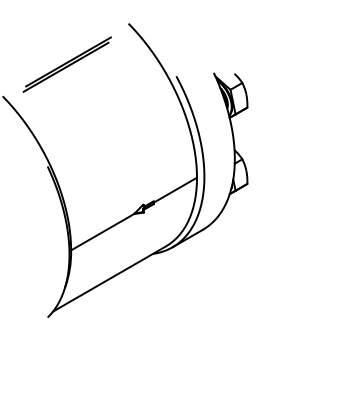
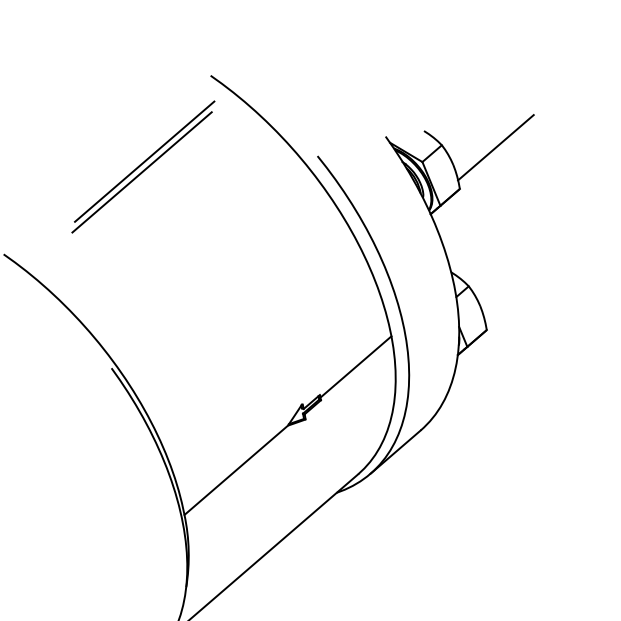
part: (66, 64) -> (141, 167), moved
line: (270, 89) -> (496, 147), added

